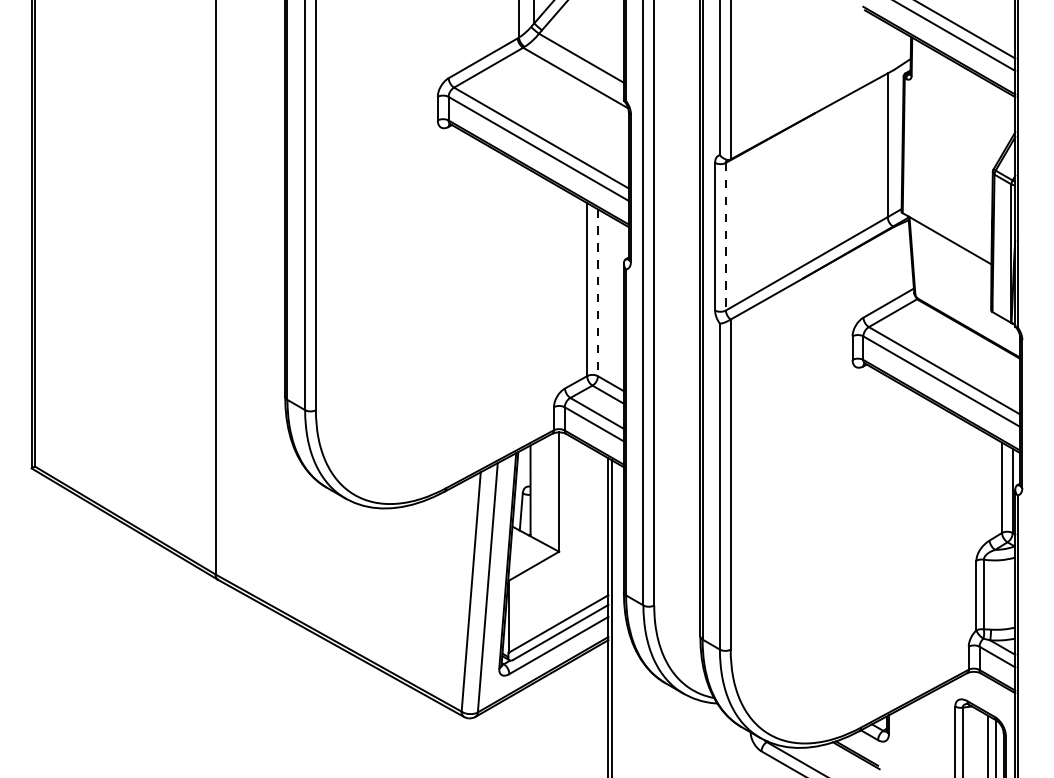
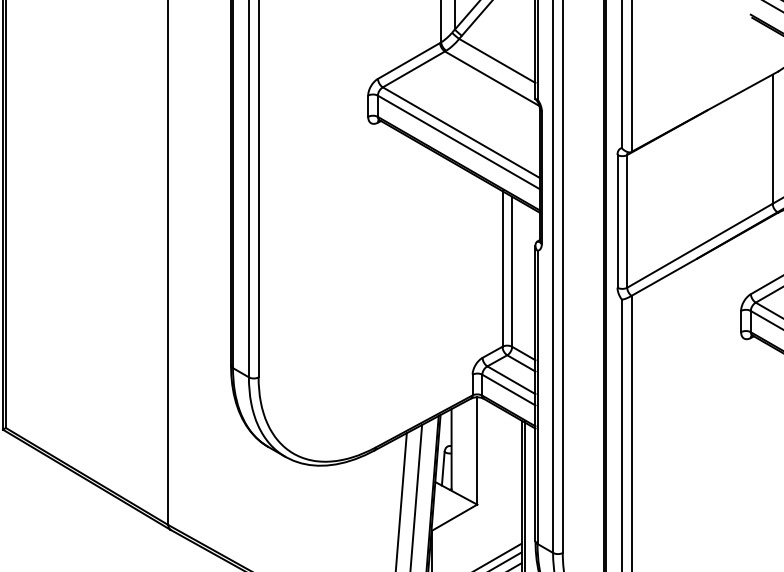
line: (725, 236) -> (626, 221), dashed -> solid
line: (597, 293) -> (511, 272), dashed -> solid

